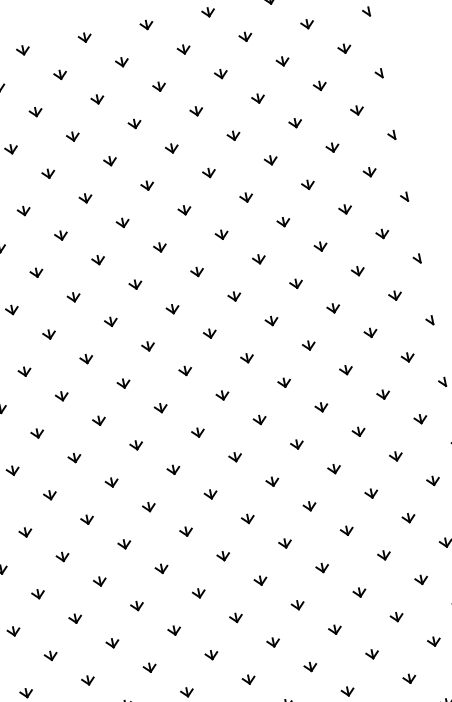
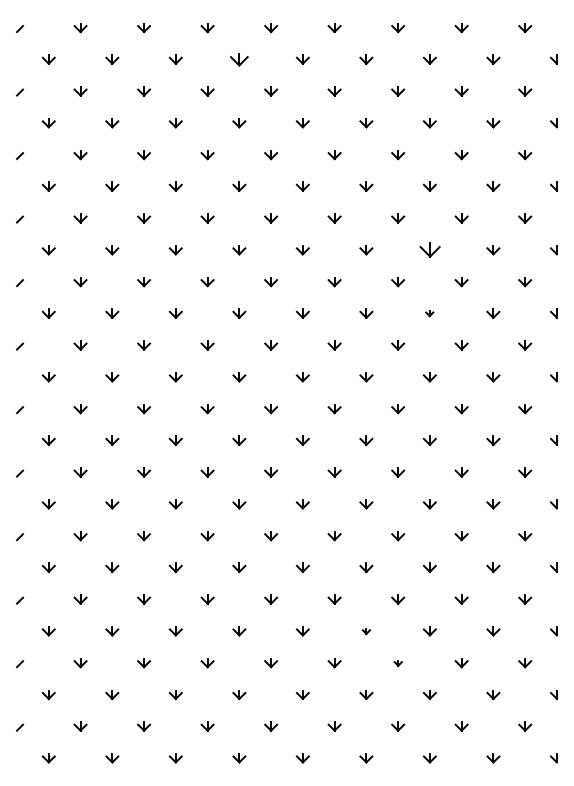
part: (60, 74) -> (239, 59), size x1.4
part: (283, 222) -> (429, 250), size x1.6
part: (295, 283) -> (429, 313), size x0.6
part: (298, 605) -> (366, 631), size x0.6
part: (335, 630) -> (398, 663), size x0.6

